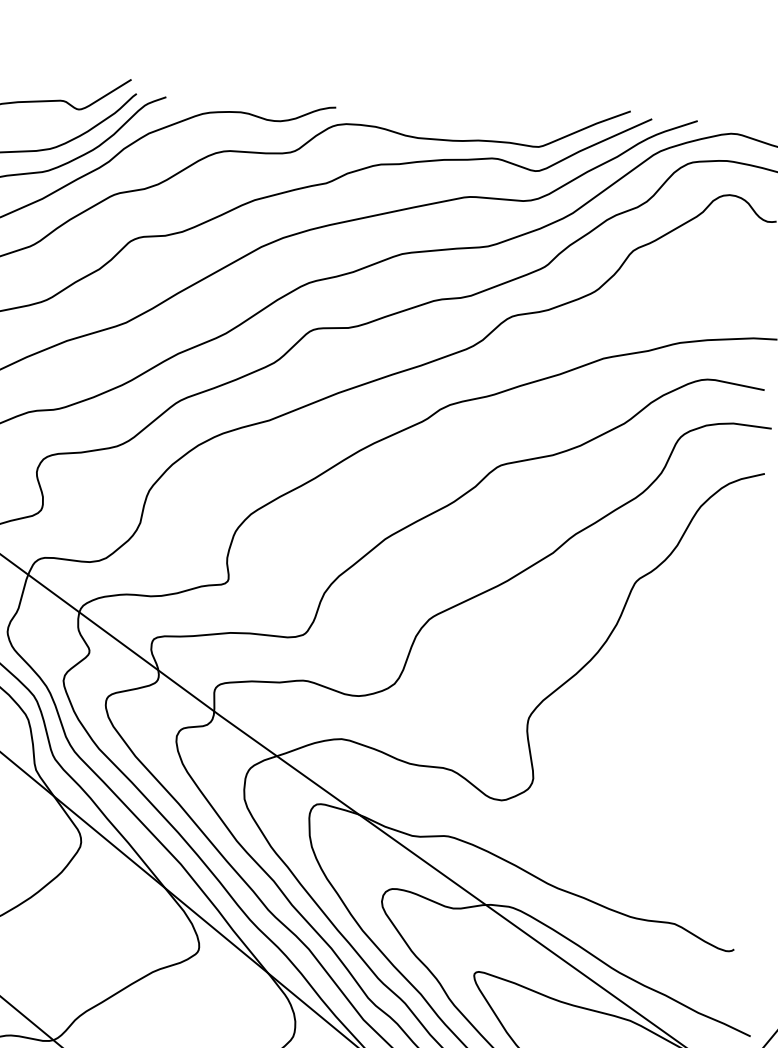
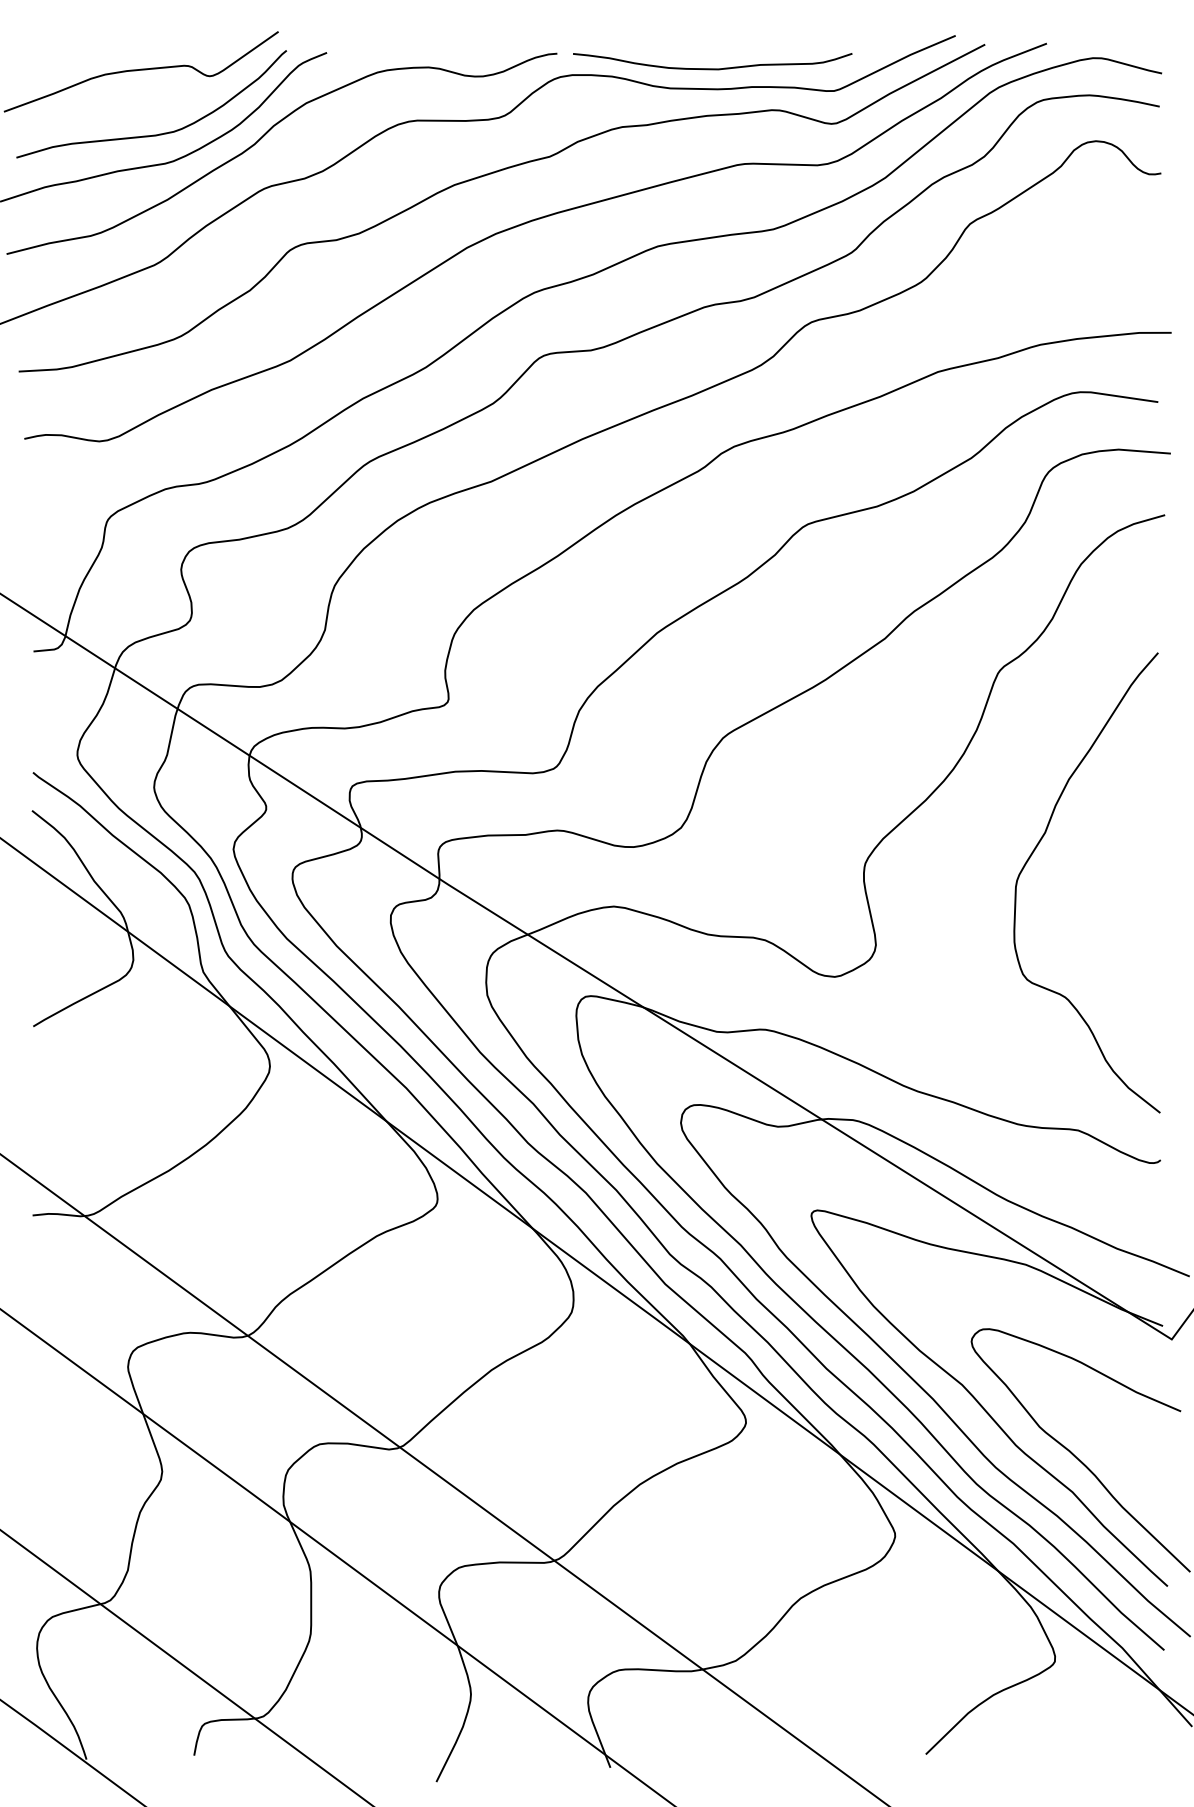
curve: (450, 125) -> (712, 68), added
curve: (655, 715) -> (1035, 850), added

